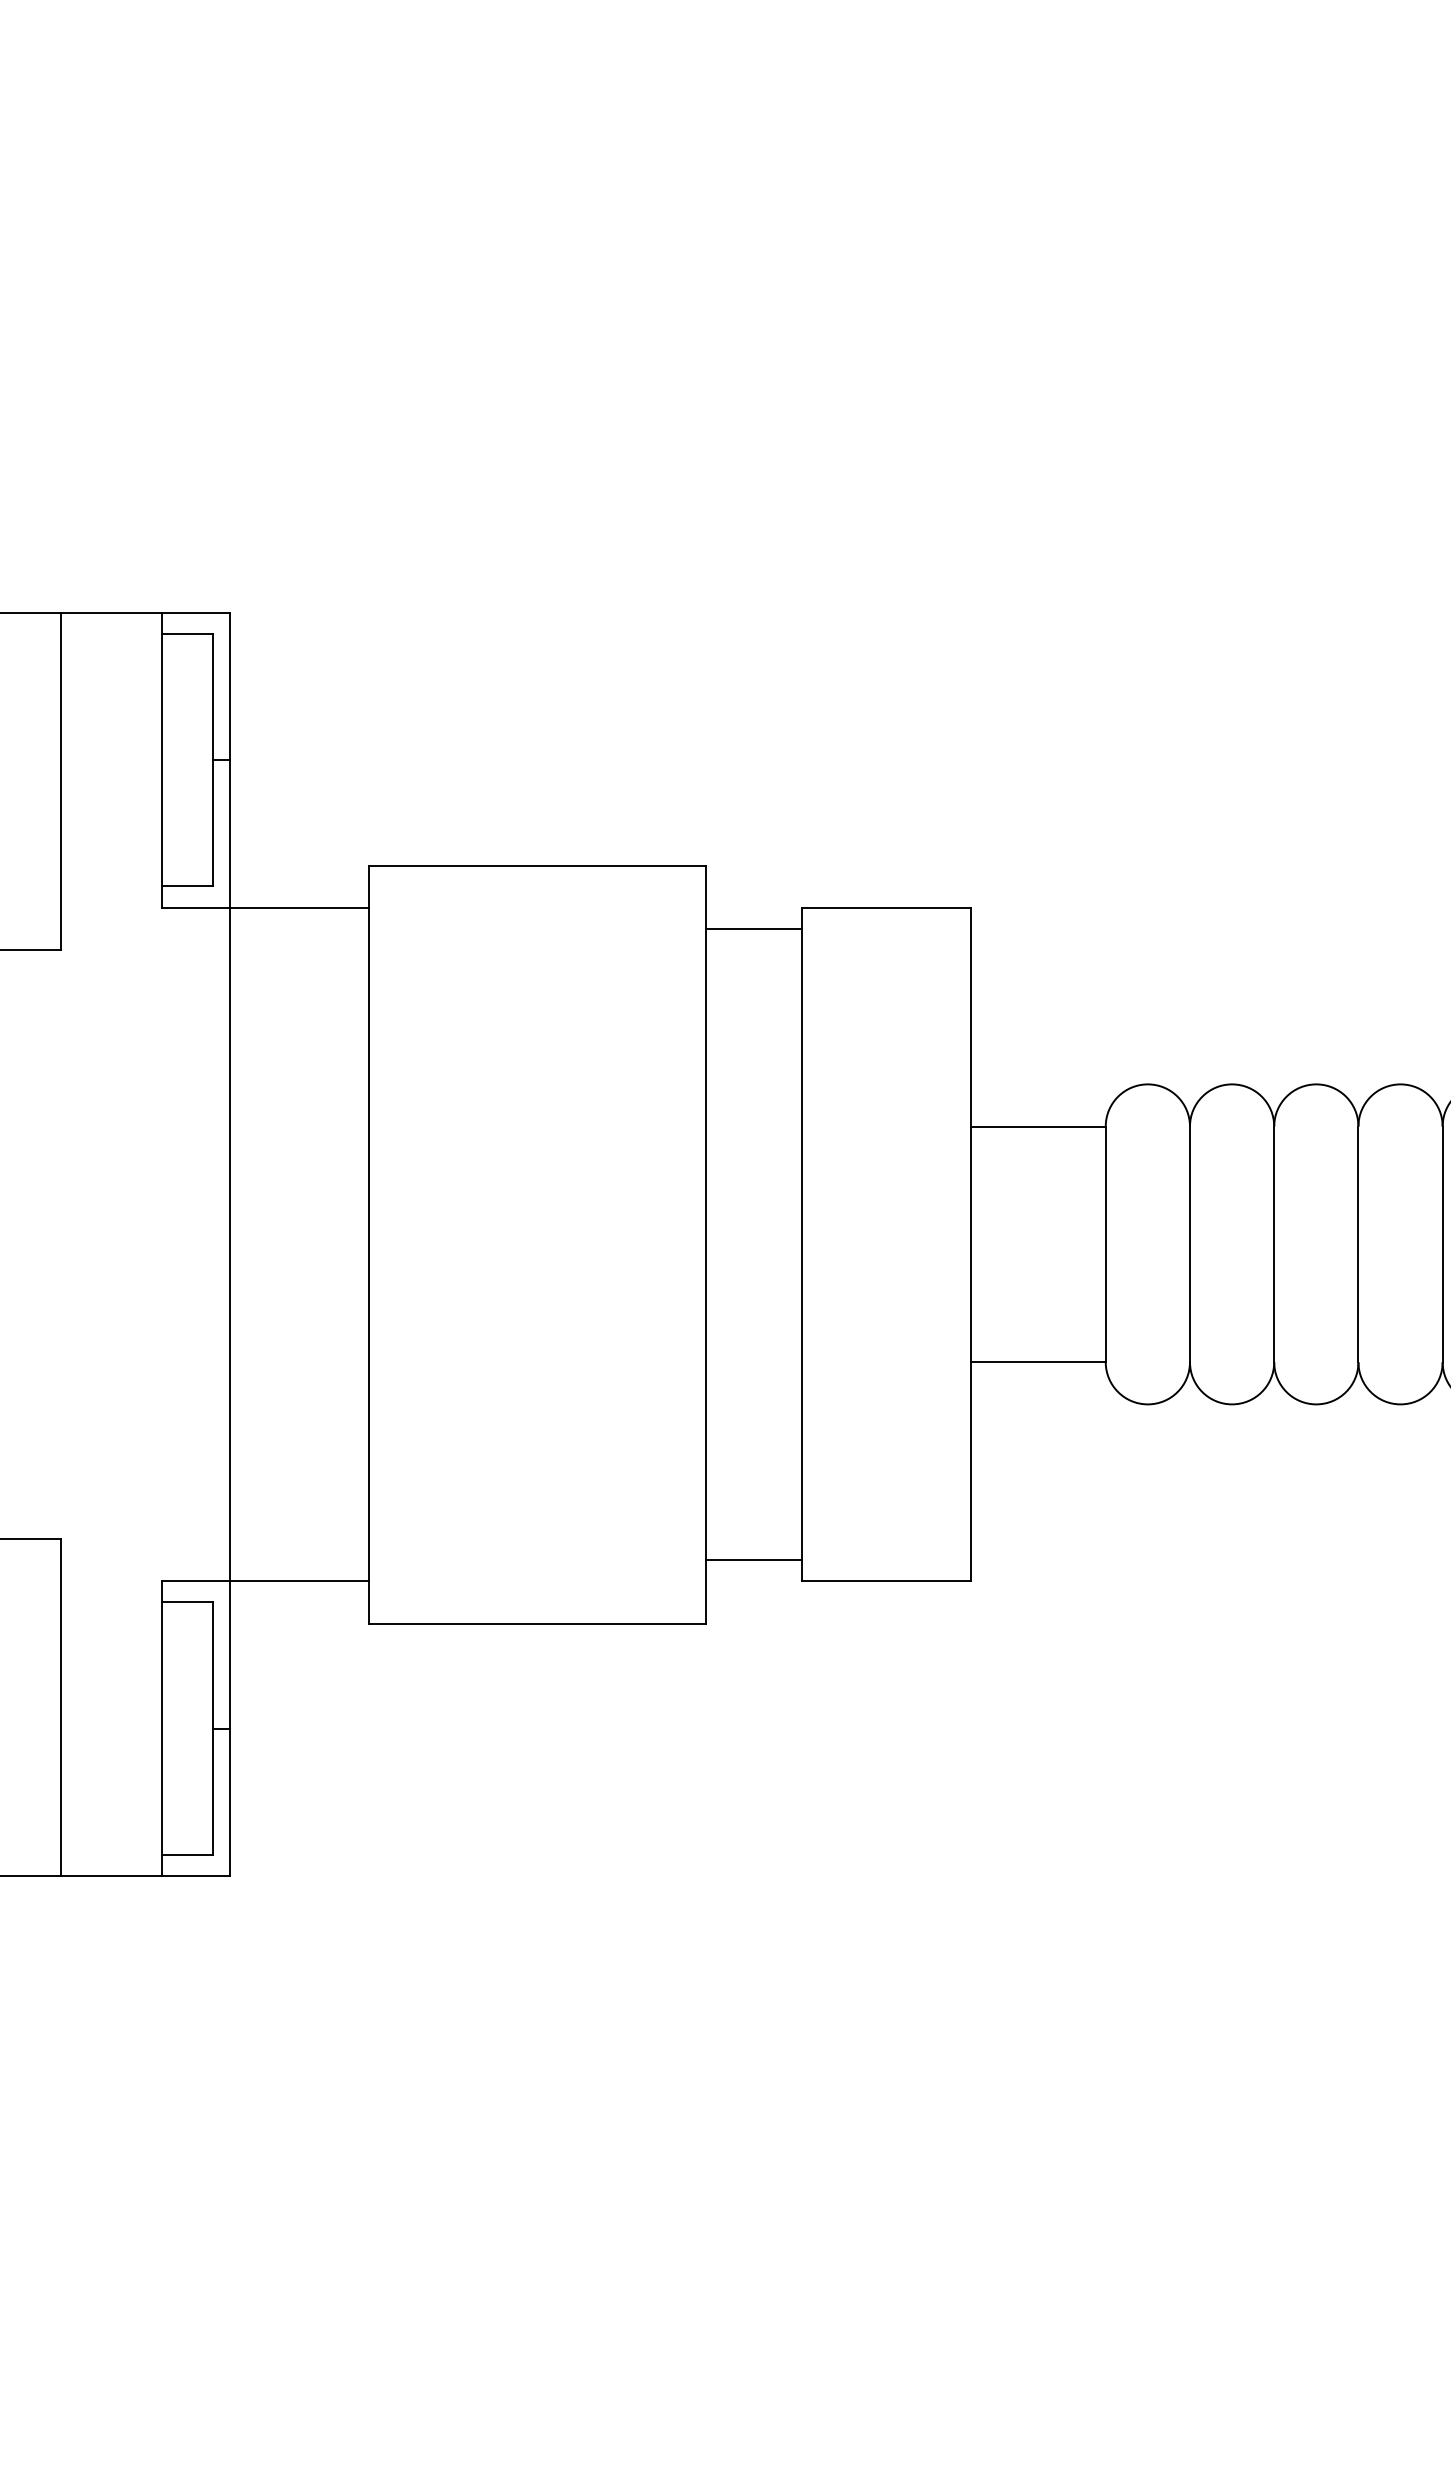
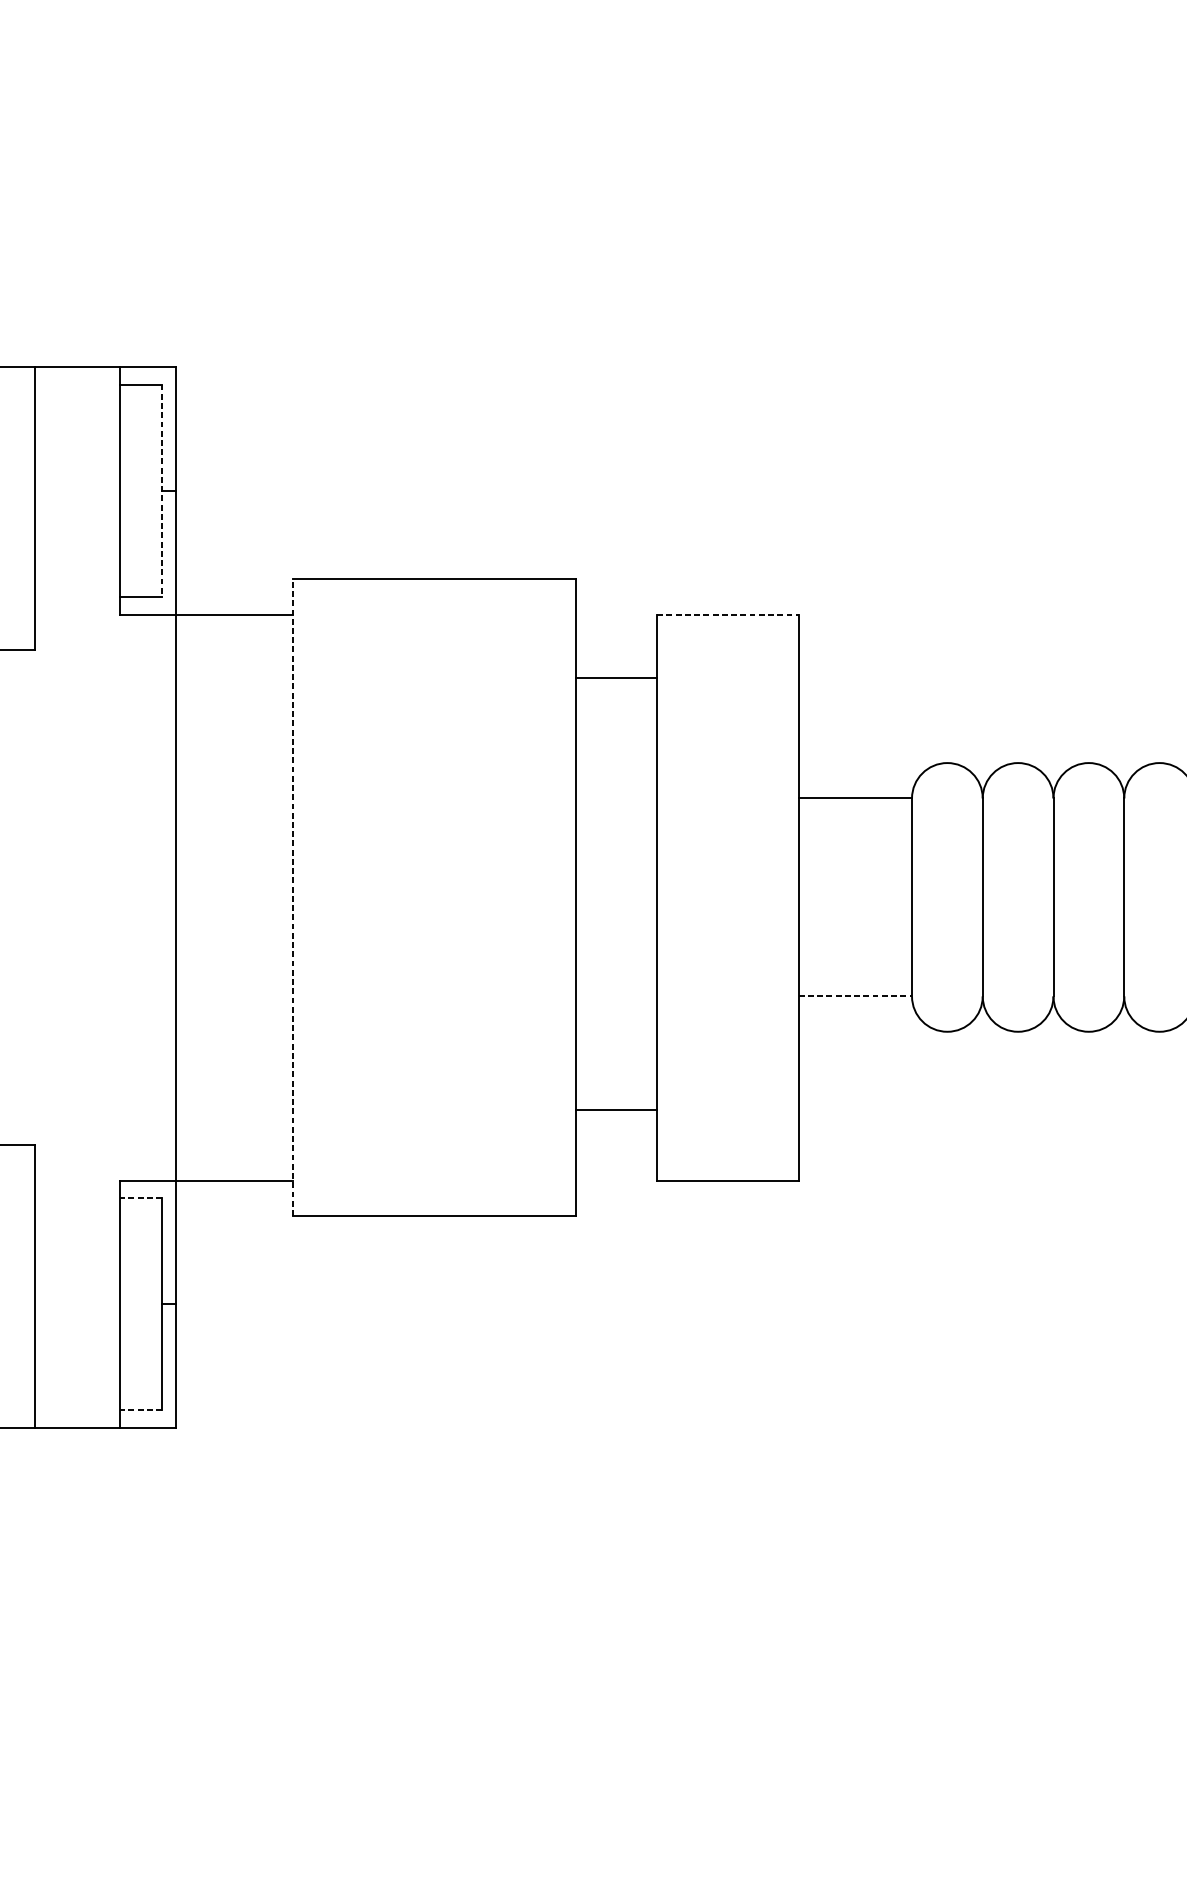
line: (212, 760) -> (161, 491), solid -> dashed
line: (887, 907) -> (728, 614), solid -> dashed
line: (753, 928) -> (616, 677), moved
line: (368, 1244) -> (292, 897), solid -> dashed
line: (1038, 1362) -> (855, 996), solid -> dashed
line: (753, 1560) -> (616, 1109), moved
line: (187, 1602) -> (140, 1198), solid -> dashed
line: (187, 1855) -> (140, 1410), solid -> dashed

